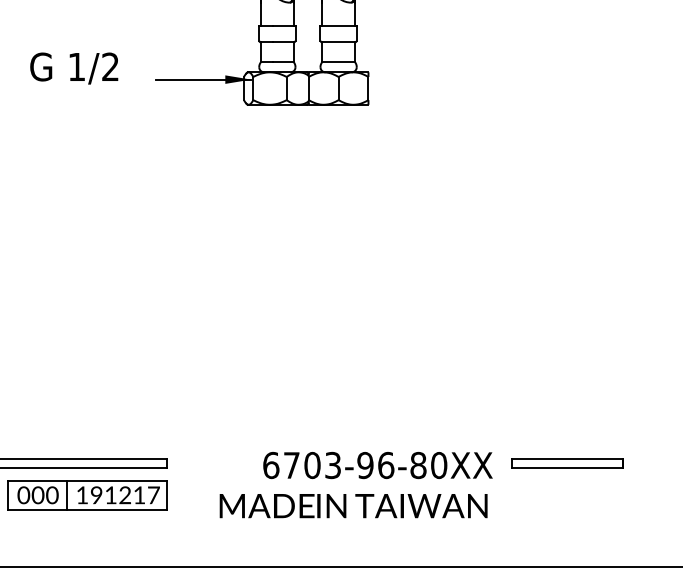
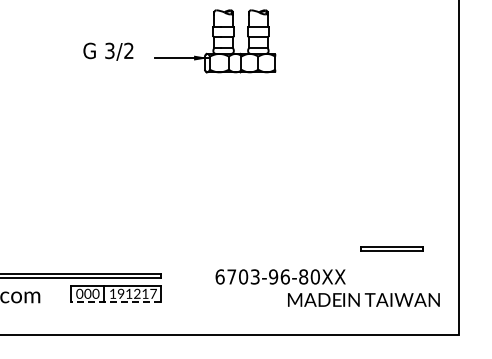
text: (76, 66) -> (109, 50), 1/2 -> 3/2
part: (566, 462) -> (391, 248), moved
text: (352, 505) -> (363, 299), moved
line: (86, 510) -> (115, 302), solid -> dashed

